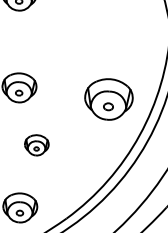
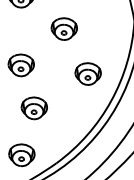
part: (75, 38) -> (63, 28), added
part: (107, 98) -> (87, 73), size x0.71
part: (35, 145) -> (33, 108), size x1.43

